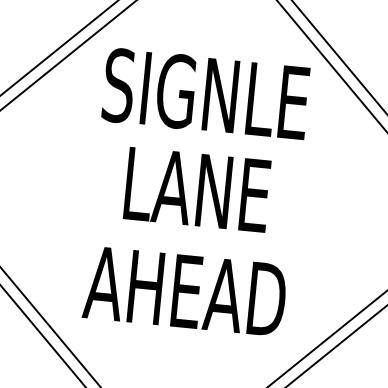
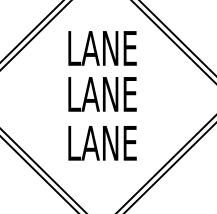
text: (204, 94) -> (101, 48), SIGNLE -> LANE
text: (185, 291) -> (101, 143), AHEAD -> LANE

